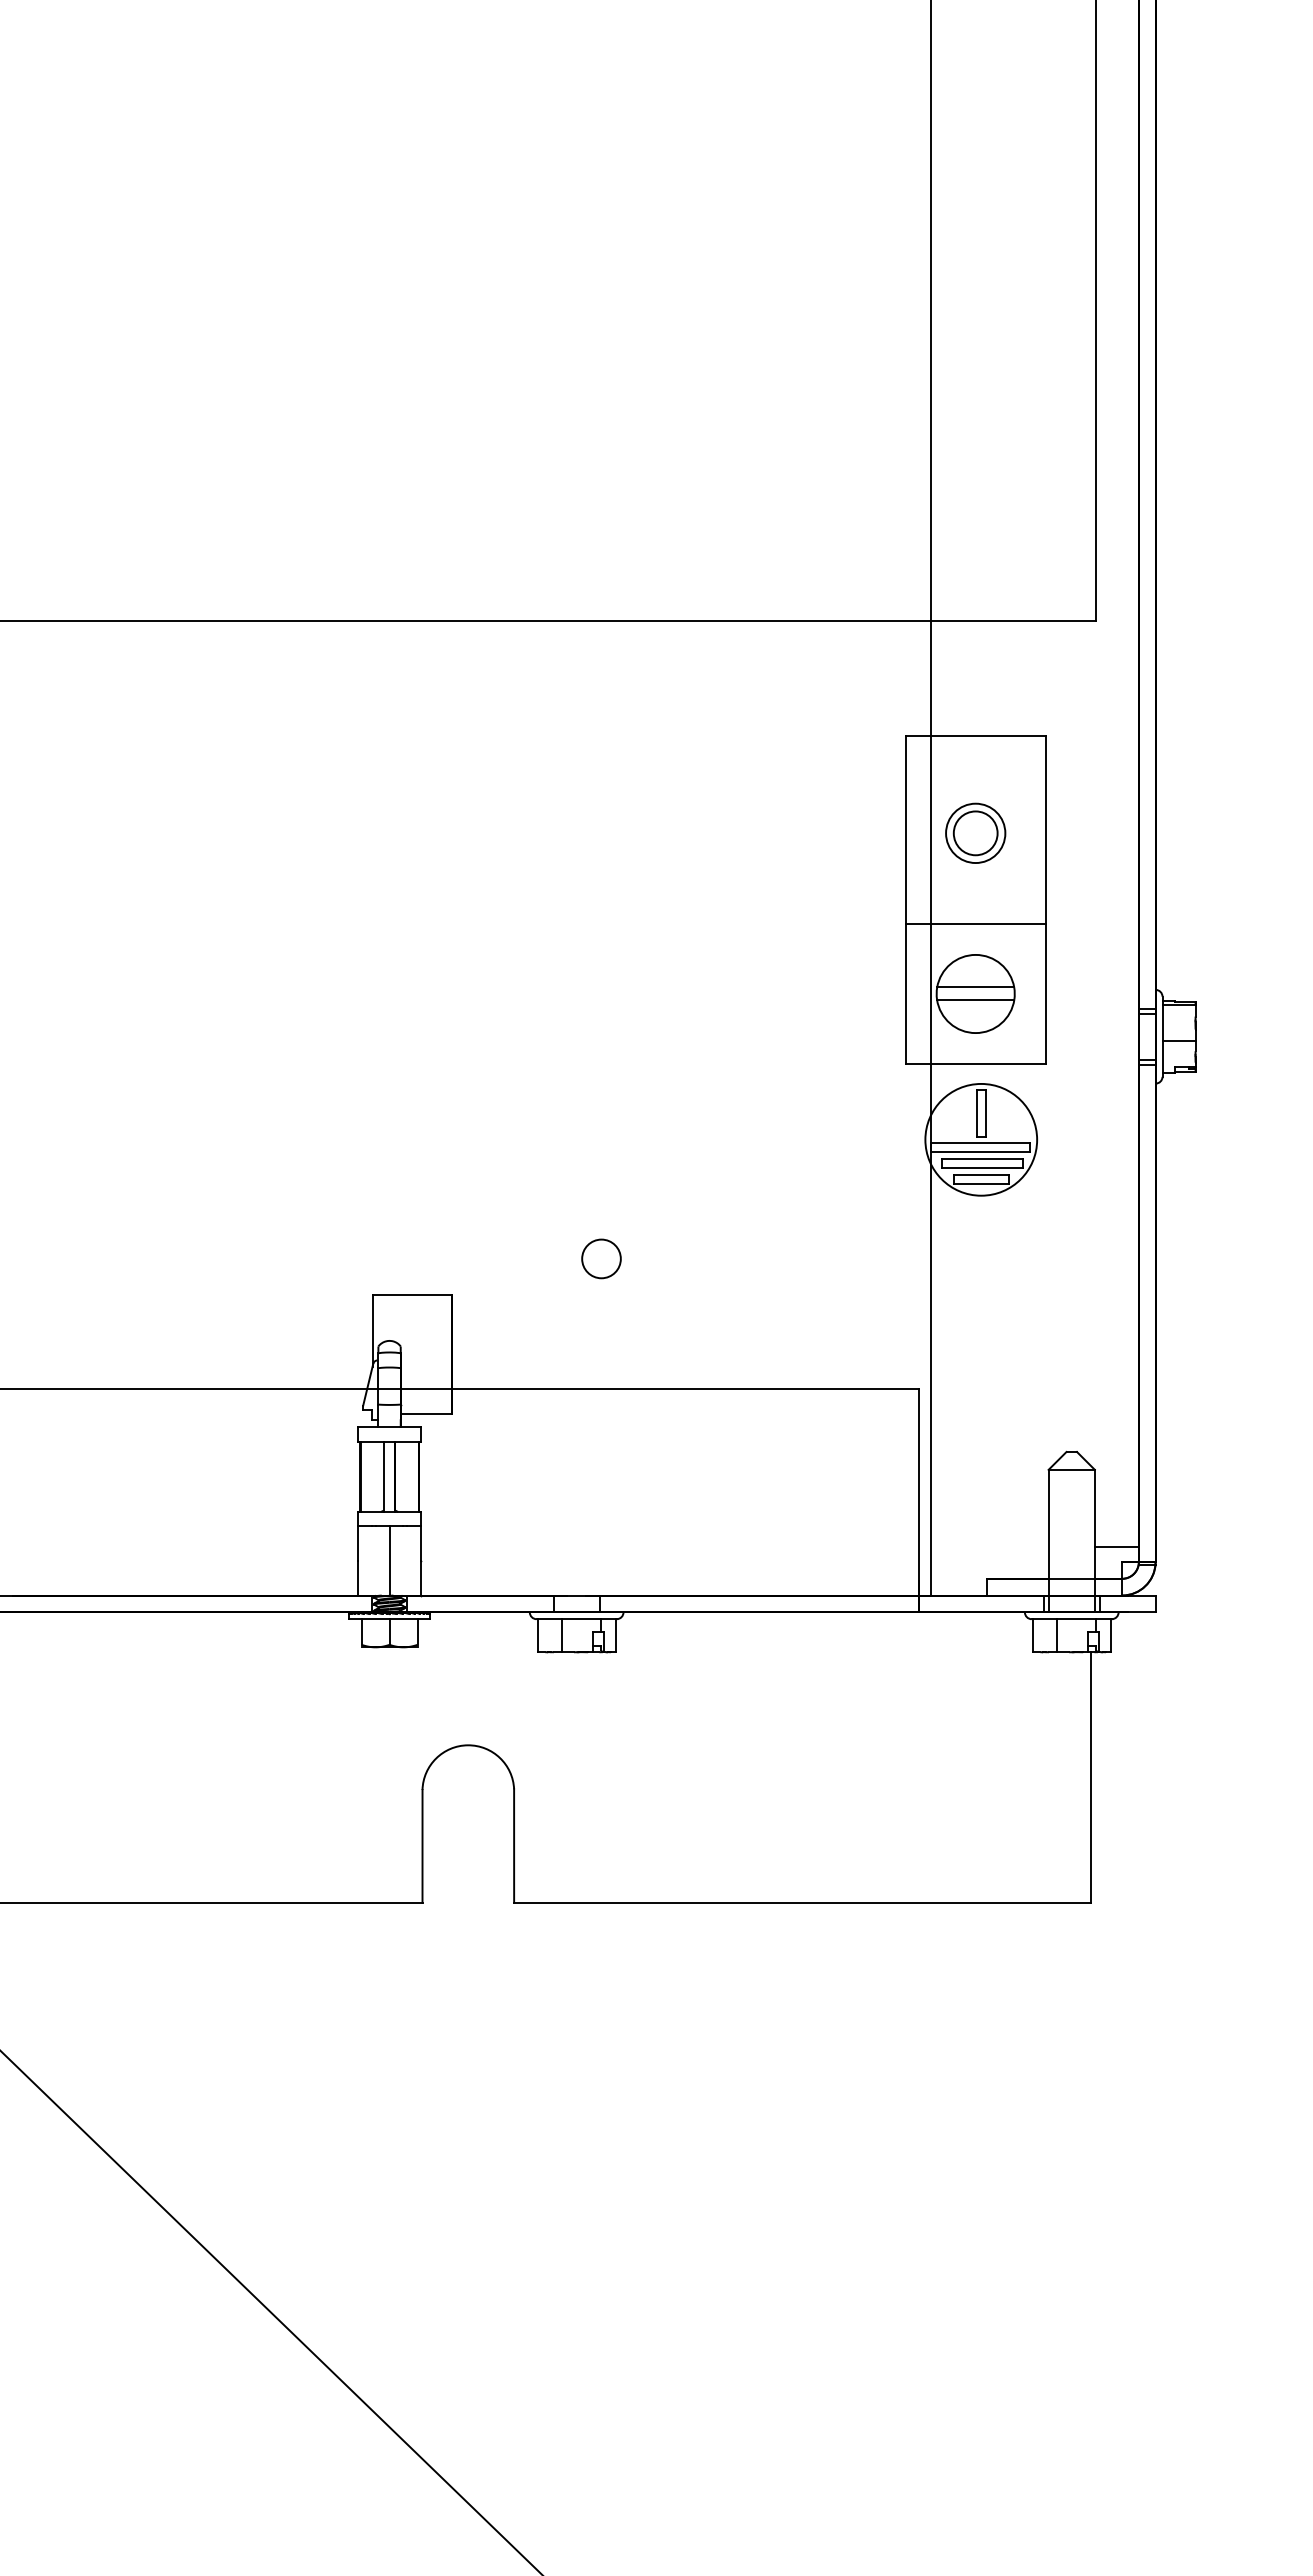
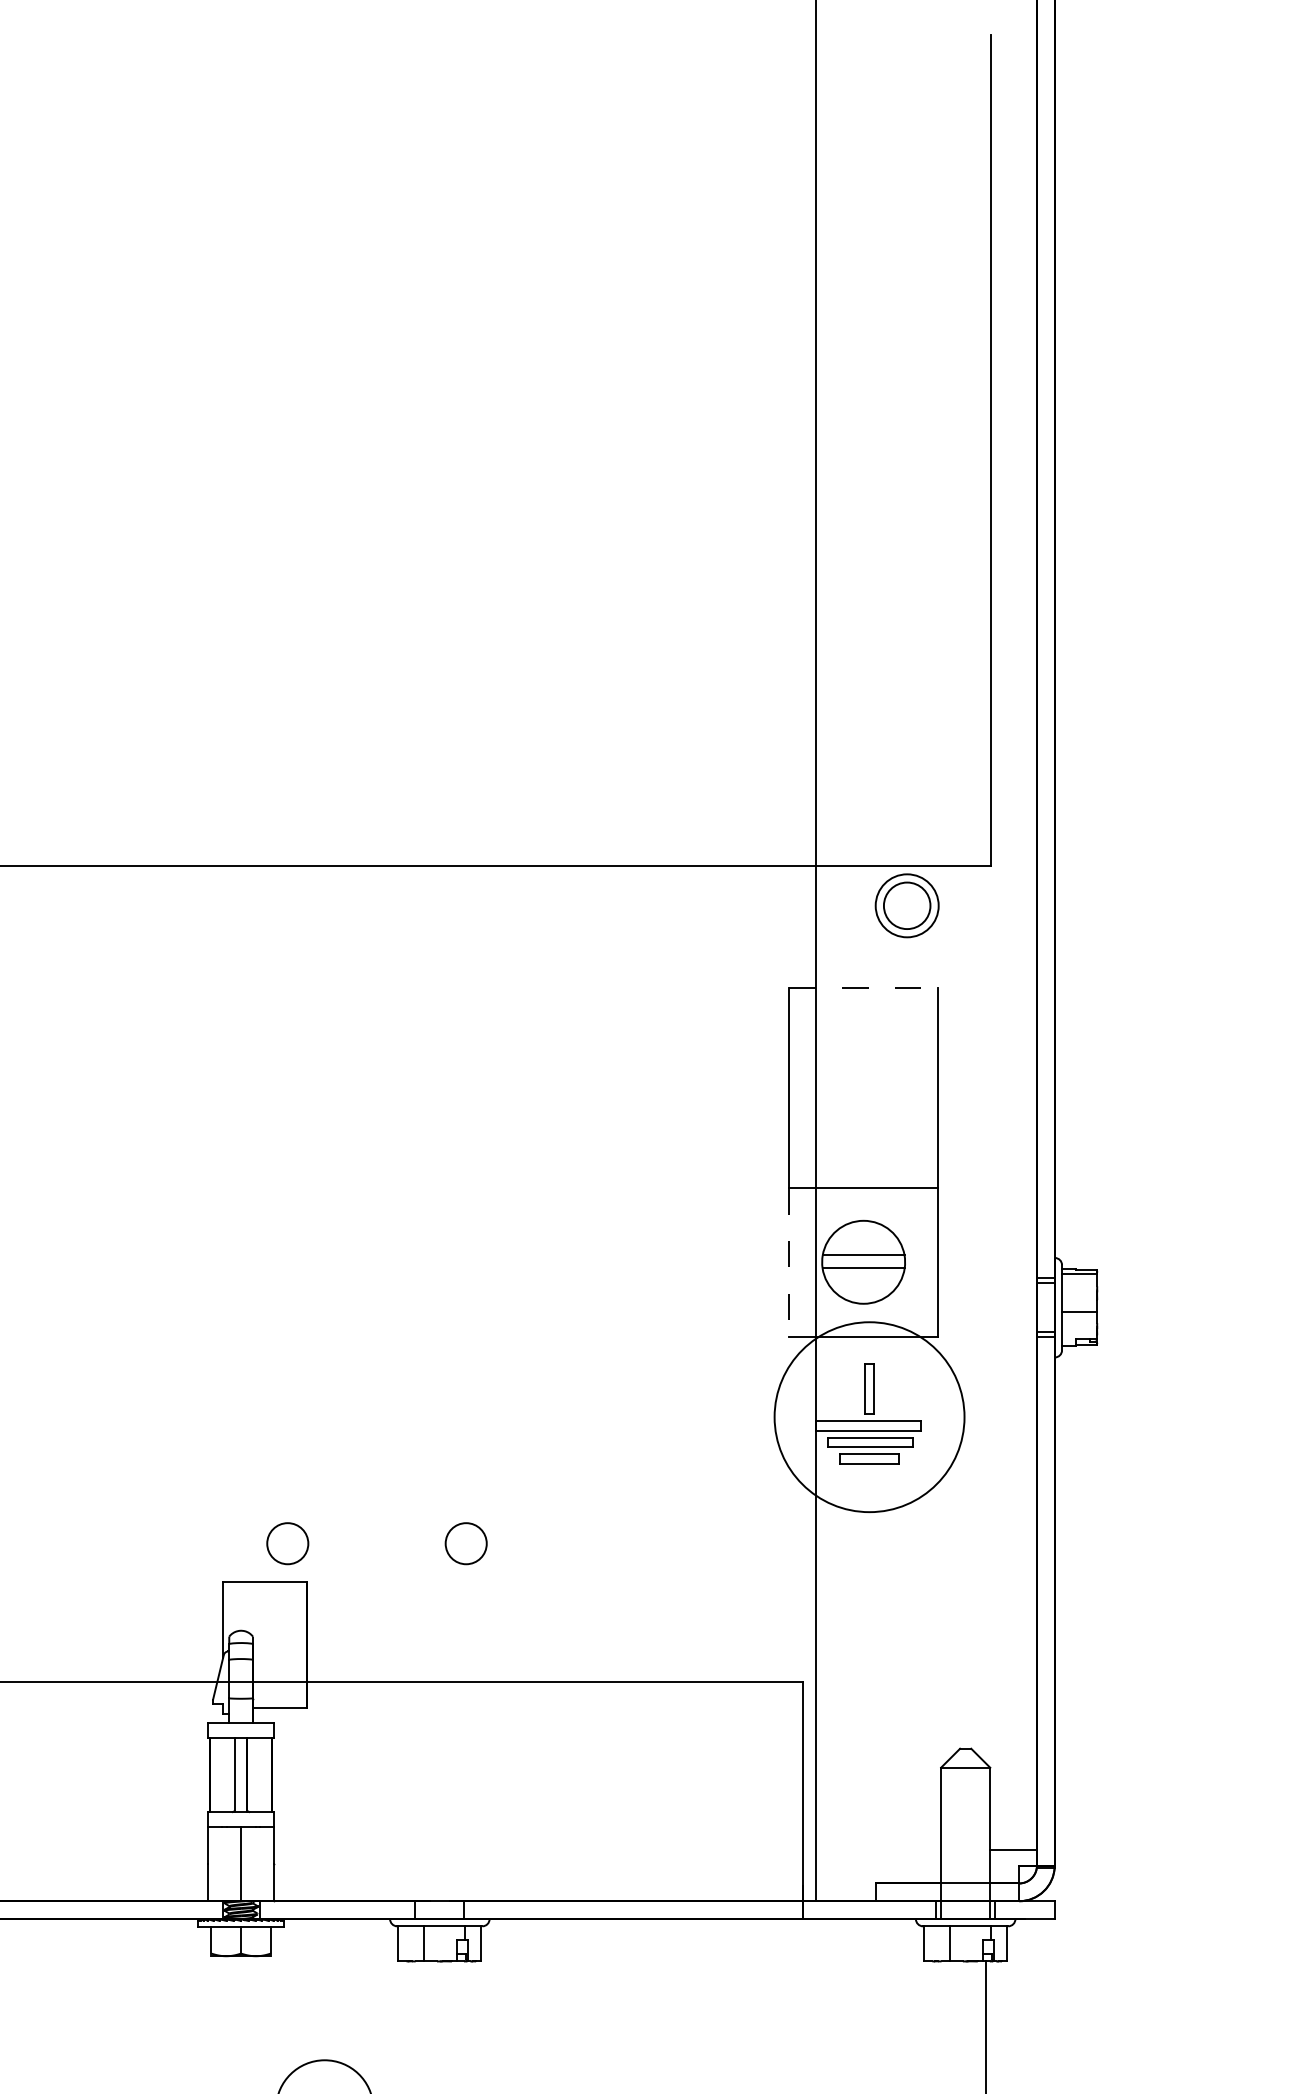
line: (975, 735) -> (863, 987), solid -> dashed
part: (975, 832) -> (906, 904), moved
line: (905, 994) -> (789, 1262), solid -> dashed
circle: (981, 1139) -> (869, 1416), size x1.6
circle: (433, 1258) -> (287, 1543), added

